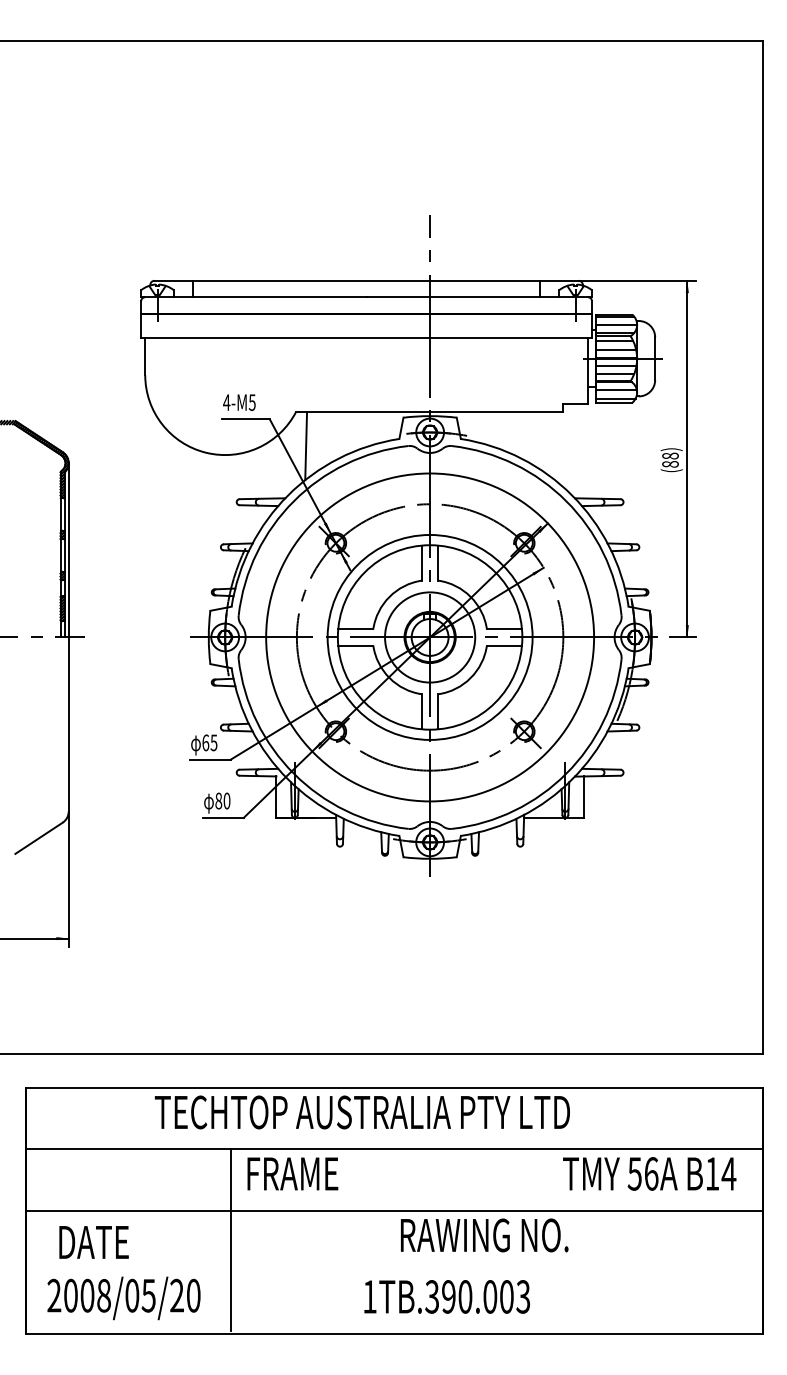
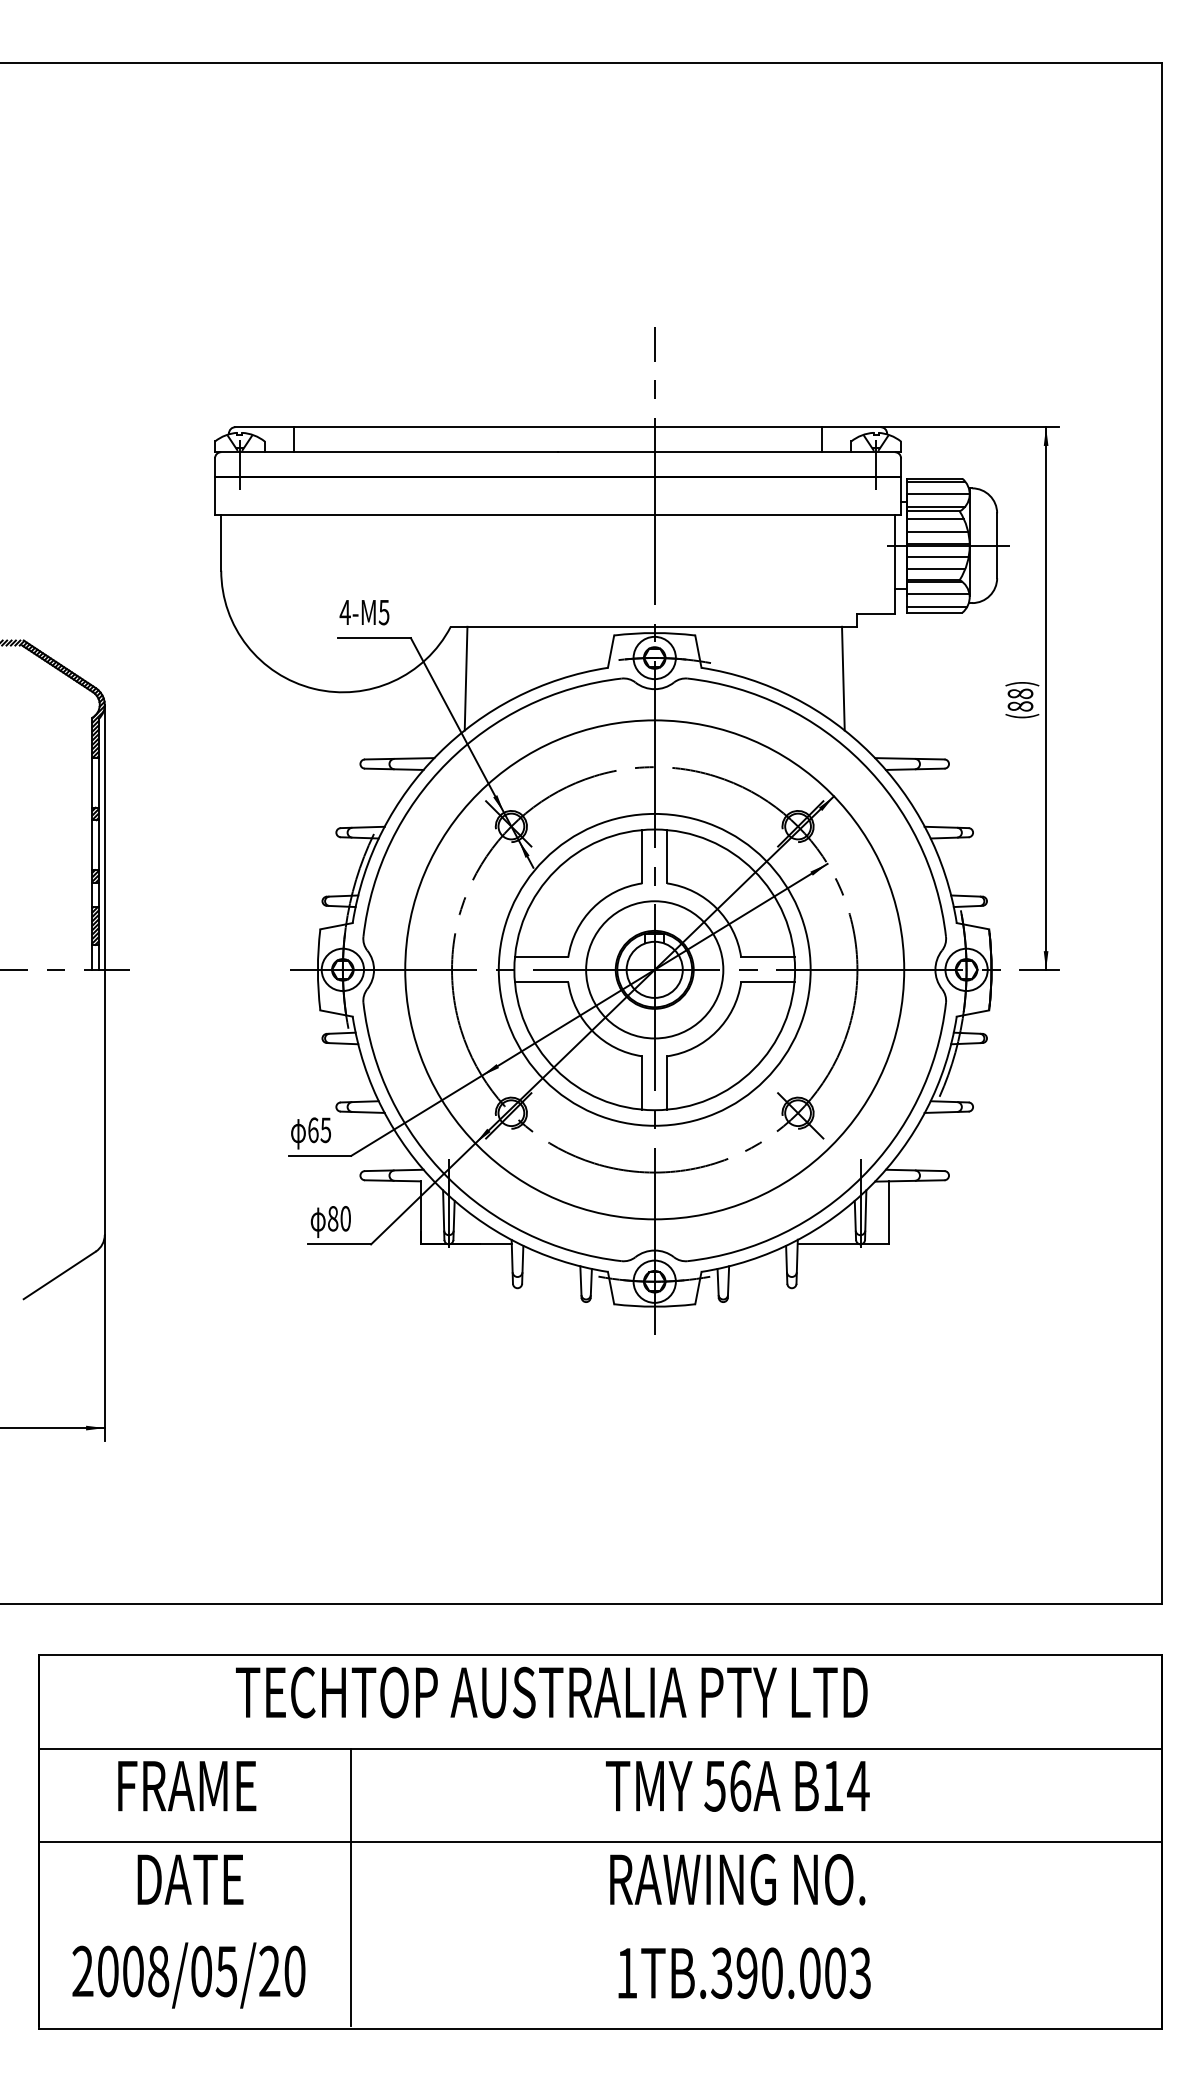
line: (553, 446) -> (842, 679), added
text: (292, 1173) -> (186, 1785), moved
text: (649, 1173) -> (737, 1785), moved
text: (93, 1242) -> (189, 1879), moved
text: (446, 1296) -> (743, 1972), moved

